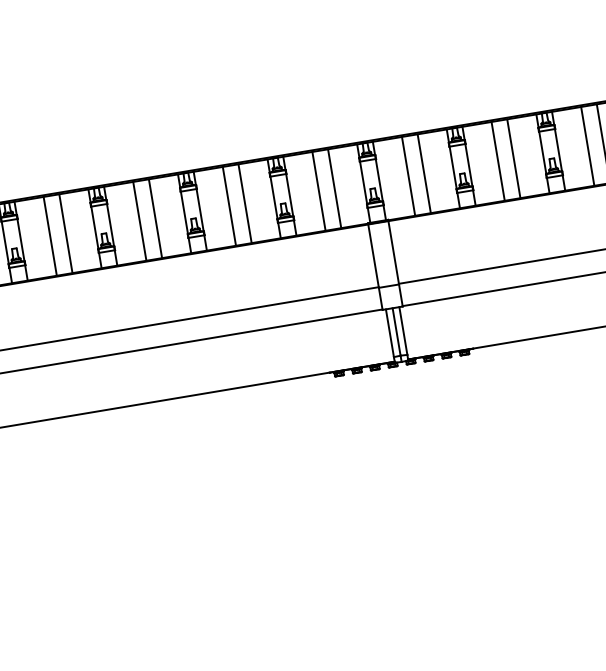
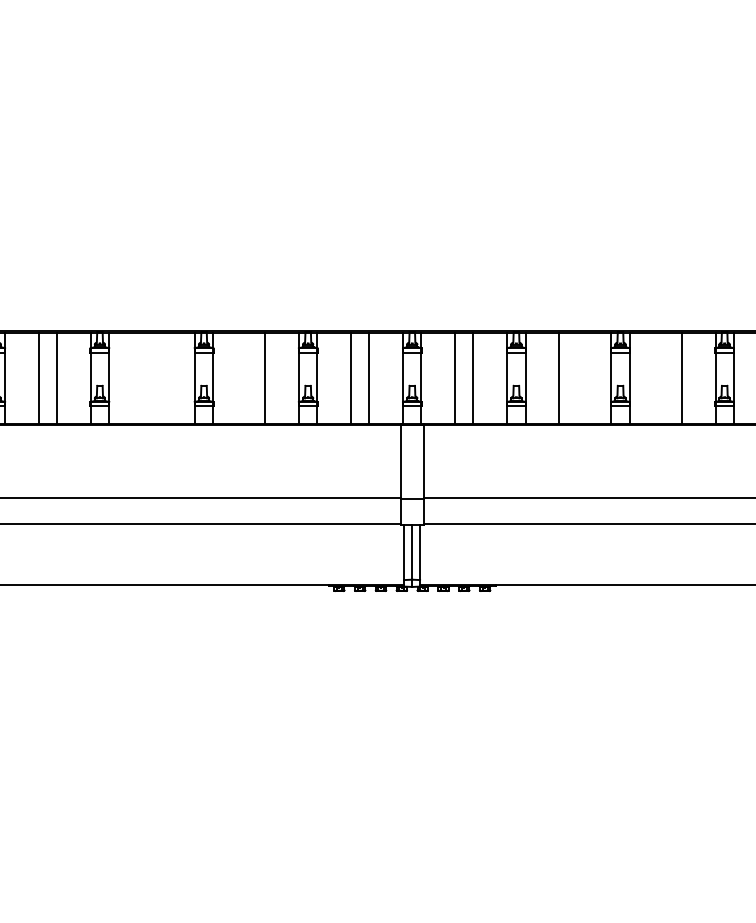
line: (587, 146) -> (663, 378), removed
line: (513, 158) -> (577, 378), removed
line: (228, 206) -> (246, 378), removed
line: (155, 218) -> (161, 378), removed
line: (139, 221) -> (142, 378), removed

